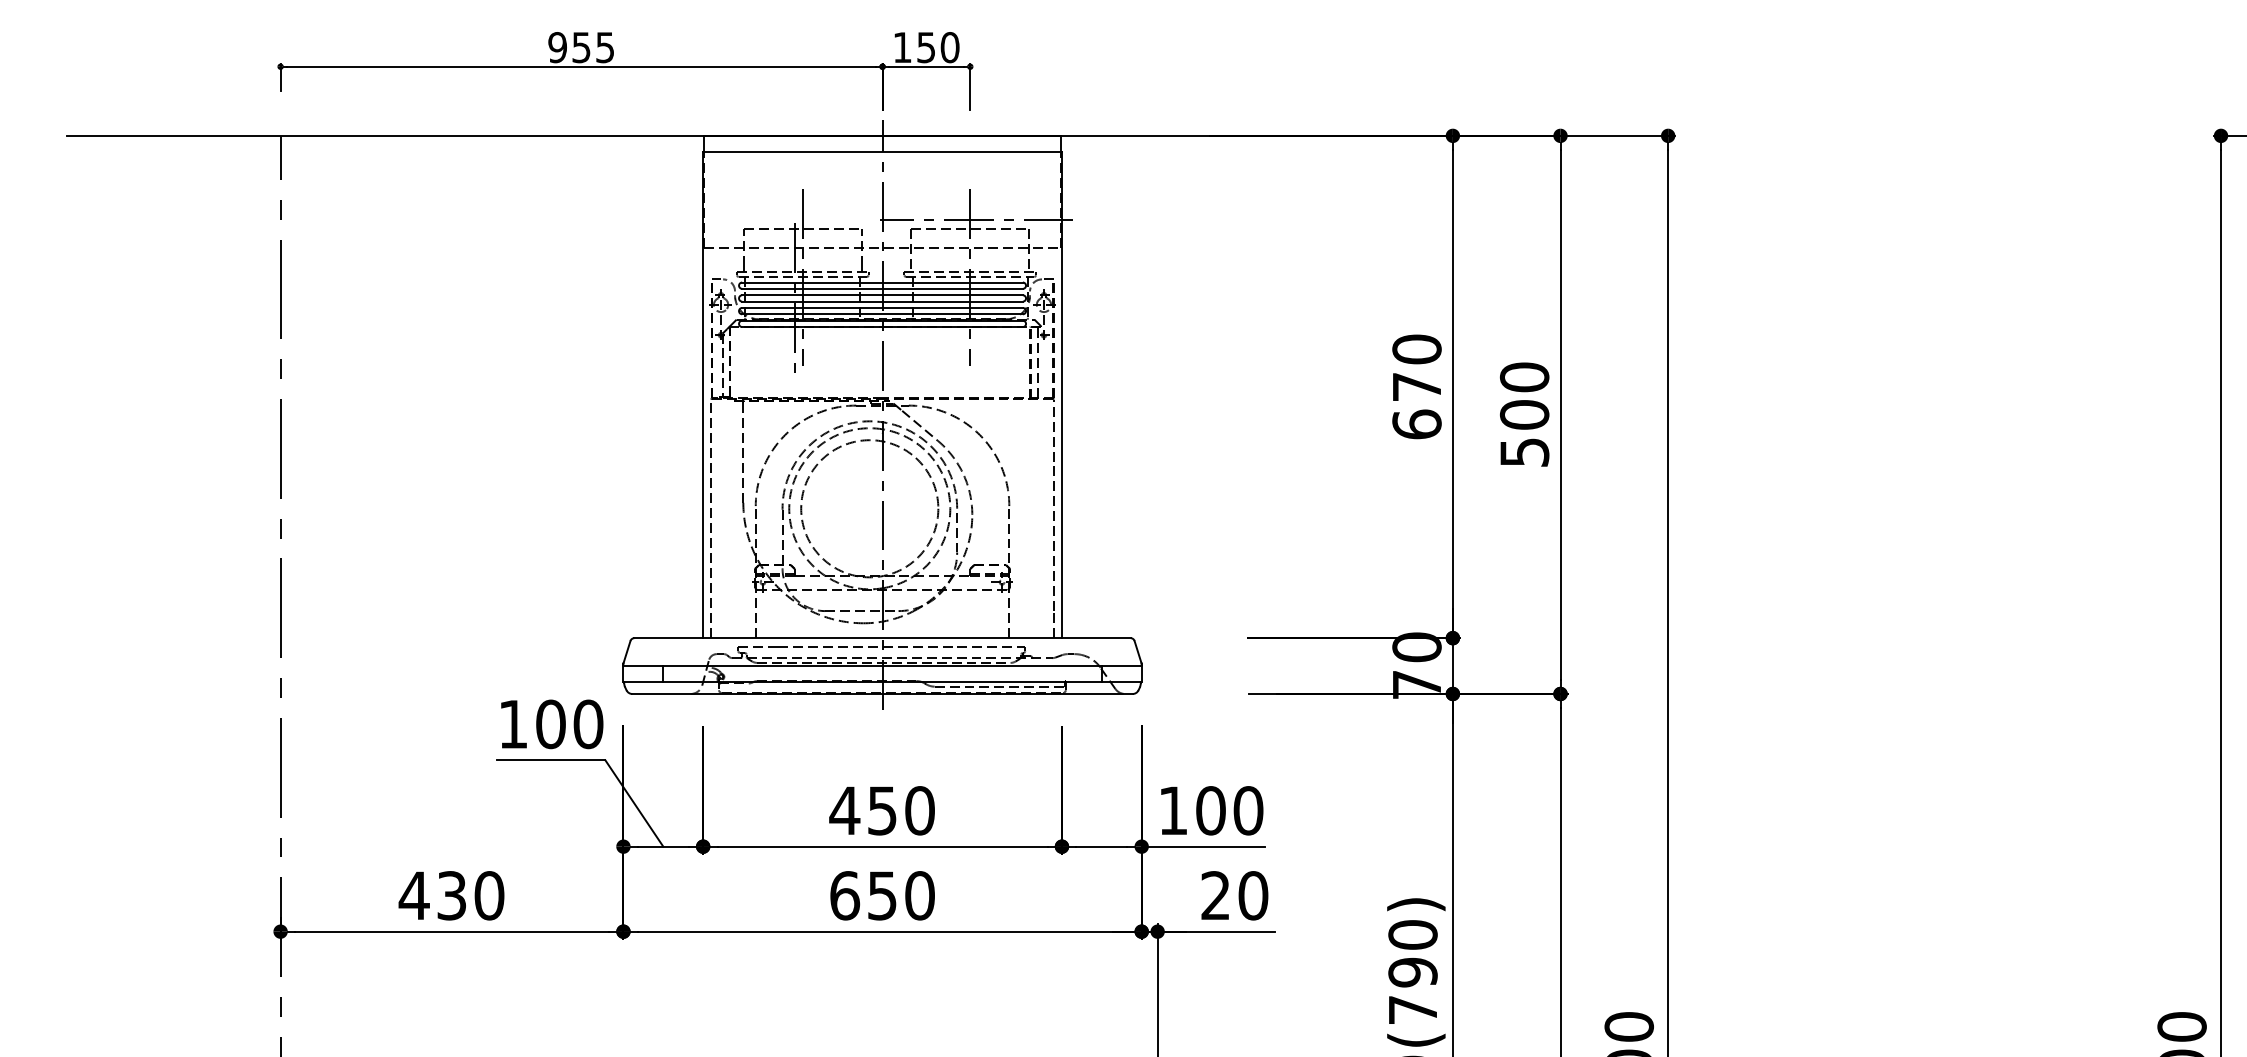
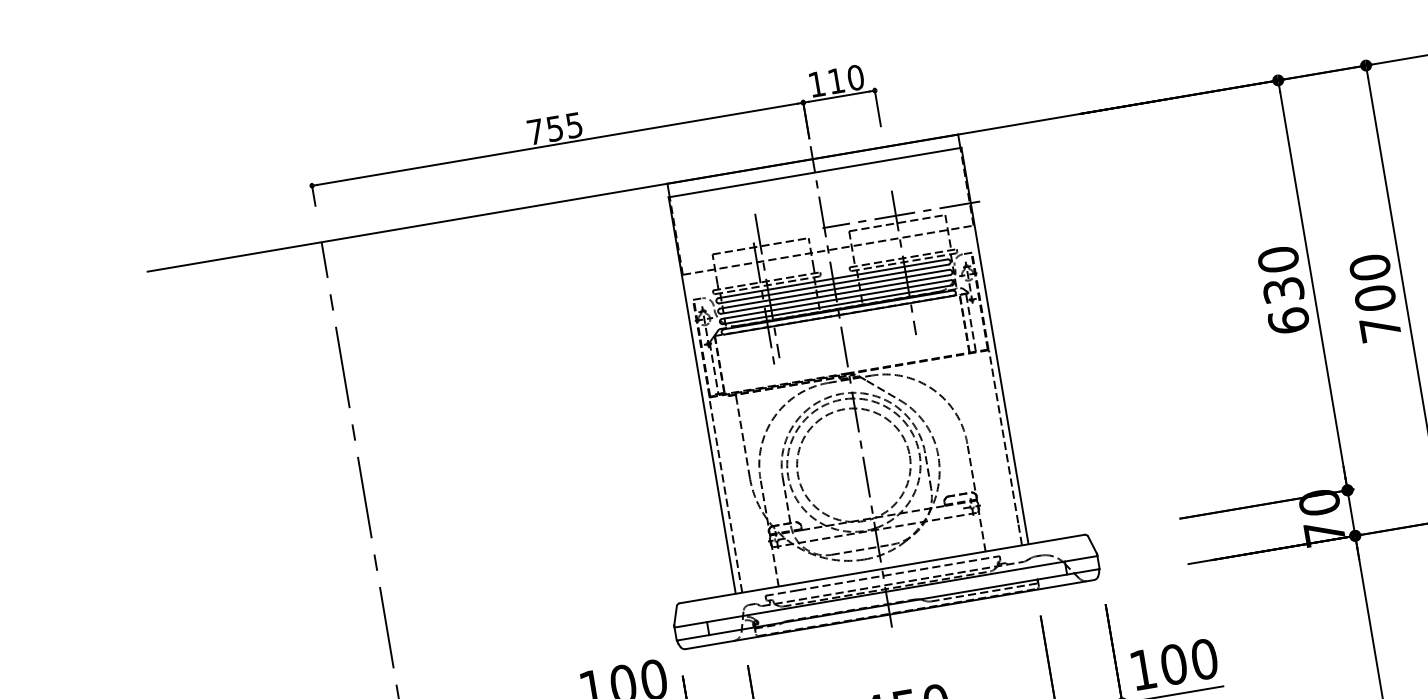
text: (557, 47) -> (535, 131), 955 -> 755
text: (925, 47) -> (835, 81), 150 -> 110
text: (1416, 387) -> (1283, 290), 670 -> 630
text: (1524, 452) -> (1380, 328), 500 -> 700

